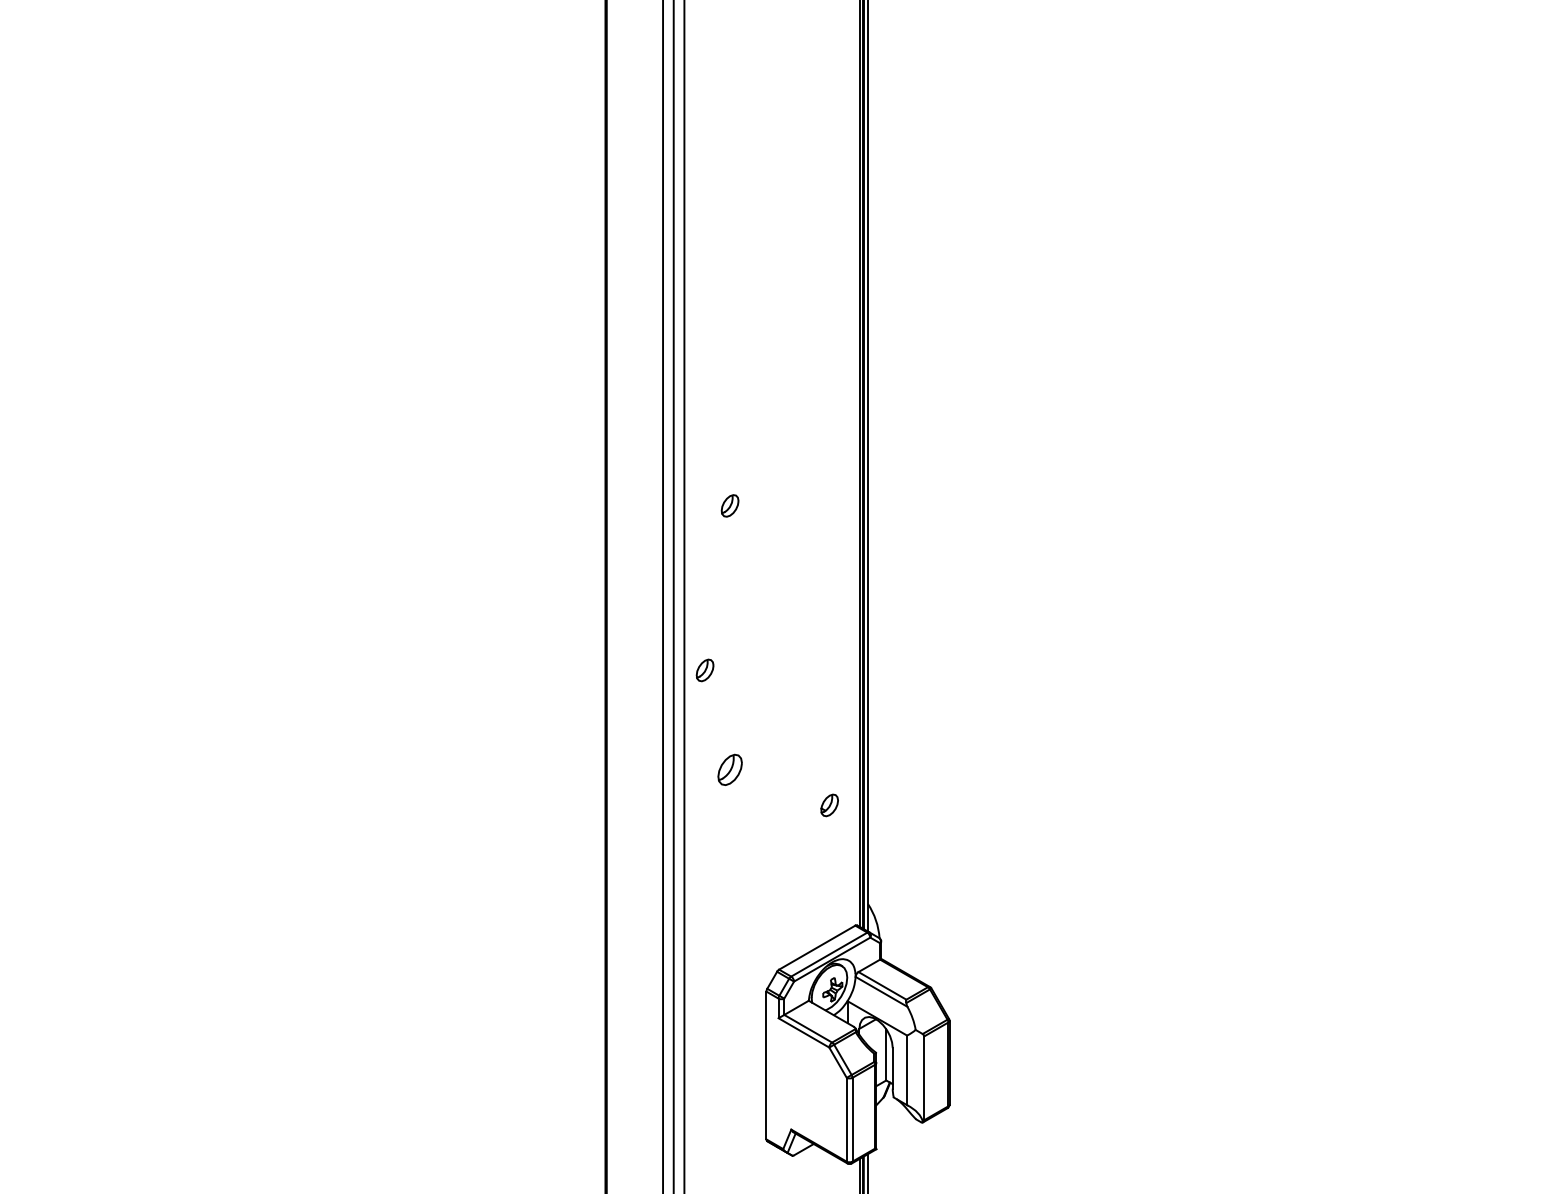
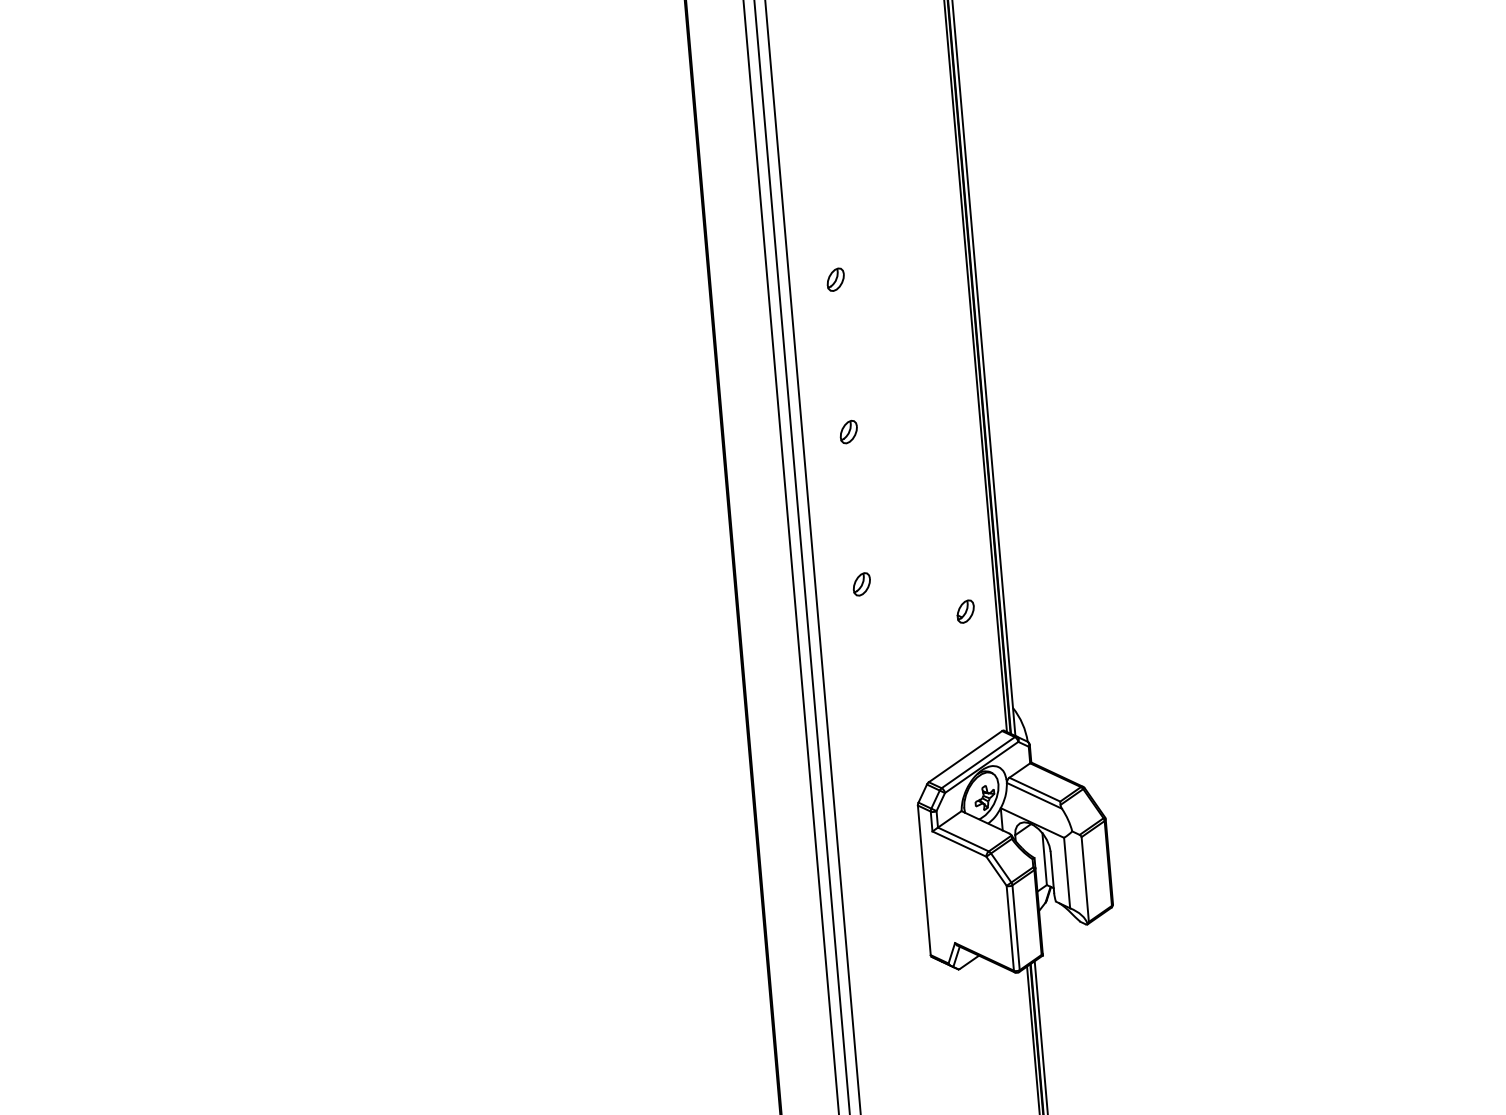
part: (729, 505) -> (835, 279), moved
part: (704, 670) -> (848, 432), moved
part: (729, 769) -> (861, 583), size x0.71

